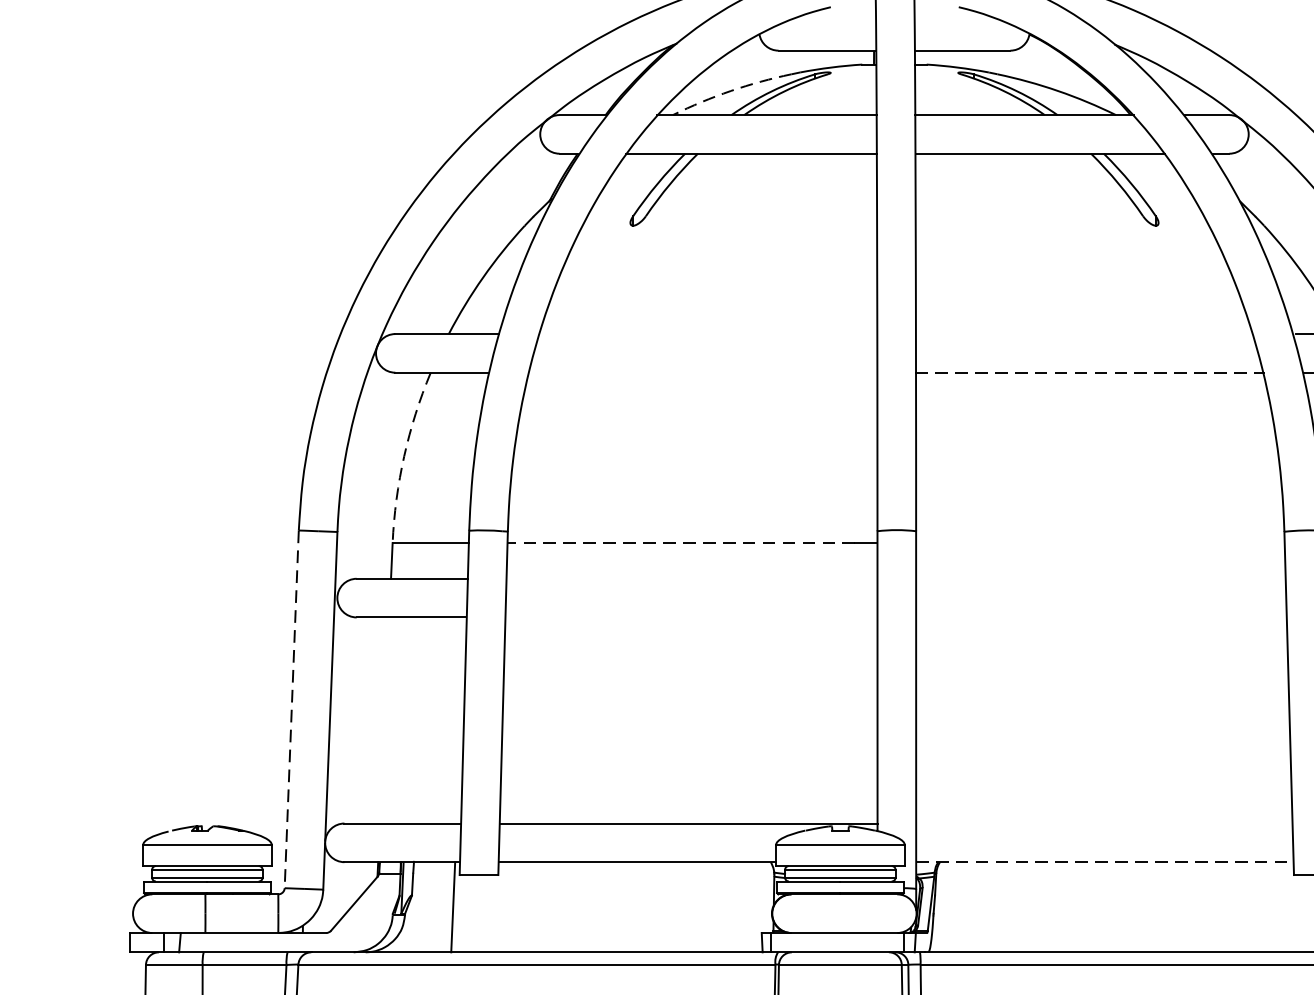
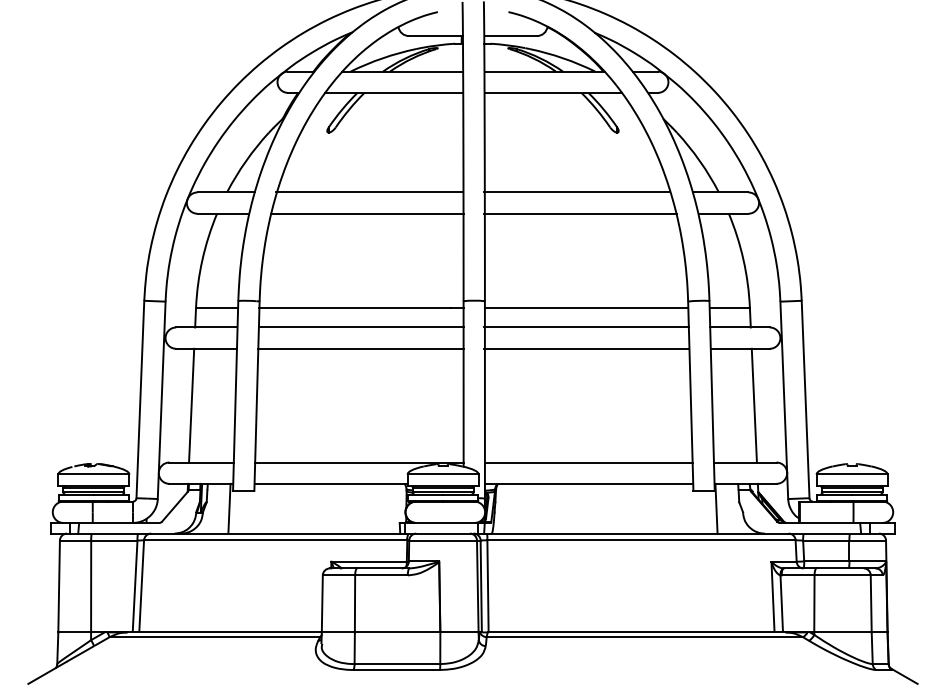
arc: (730, 91) -> (382, 58), dashed -> solid
line: (706, 334) -> (369, 192), added
line: (1083, 334) -> (577, 192), added
line: (703, 372) -> (367, 213), added
line: (1091, 372) -> (581, 213), dashed -> solid
arc: (404, 455) -> (202, 259), dashed -> solid
line: (681, 542) -> (355, 307), dashed -> solid
line: (1100, 542) -> (586, 307), added
line: (690, 578) -> (360, 327), added
line: (1100, 578) -> (586, 327), added
line: (690, 616) -> (360, 348), added
line: (1100, 616) -> (586, 348), added
line: (291, 709) -> (140, 399), dashed -> solid
line: (384, 720) -> (191, 405), added
line: (1103, 823) -> (588, 462), added
line: (1105, 861) -> (589, 483), dashed -> solid

